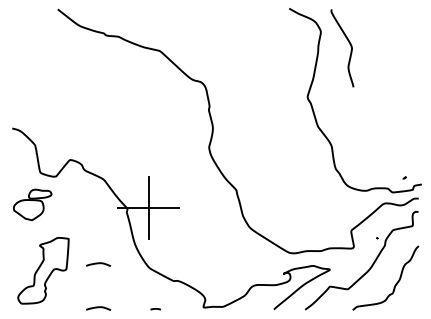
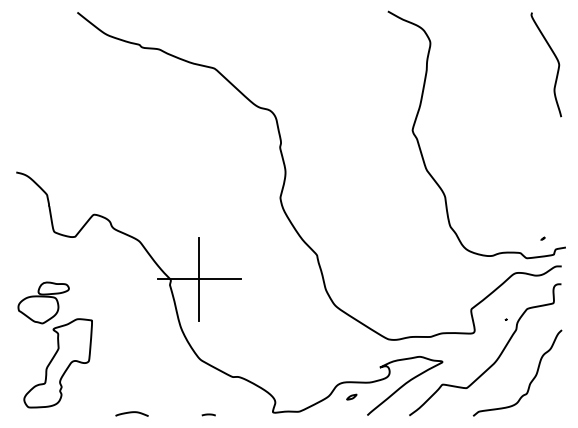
curve: (349, 43) -> (555, 58), moved
part: (32, 204) -> (43, 302), moved
curve: (98, 264) -> (131, 354), removed
part: (262, 295) -> (351, 396), added

